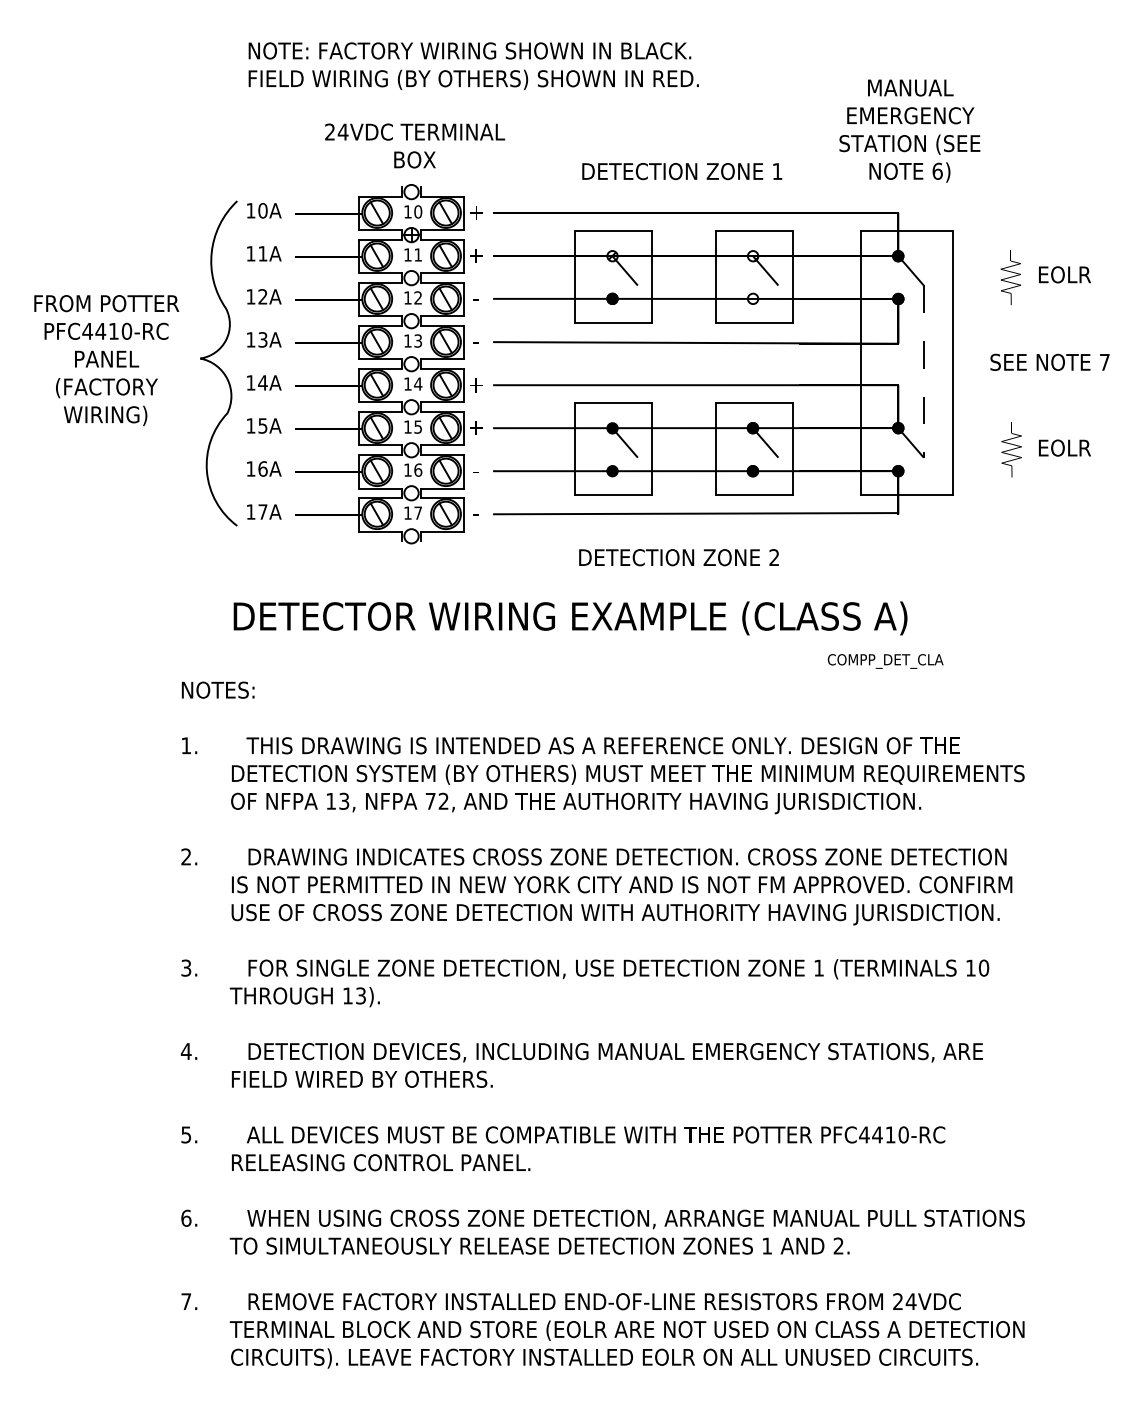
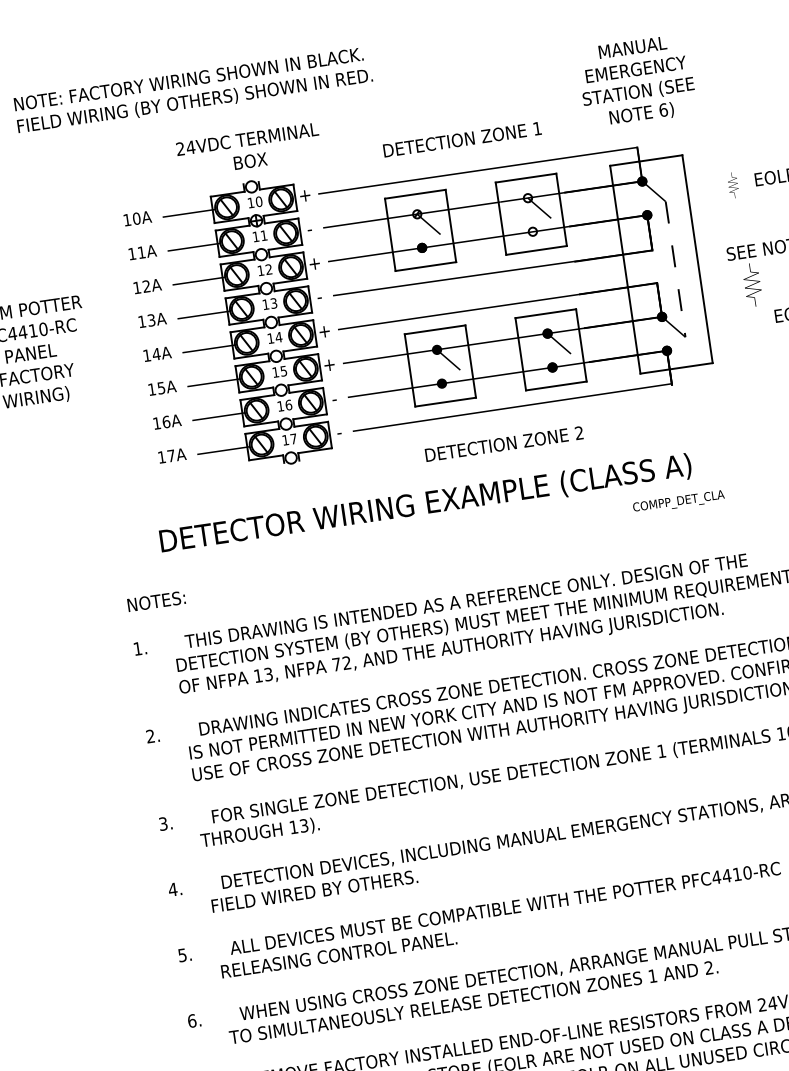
text: (473, 65) -> (193, 90), moved
text: (476, 255) -> (310, 229), + -> -
part: (1010, 277) -> (733, 185), size x0.6
text: (476, 299) -> (315, 264), - -> +
curve: (216, 364) -> (117, 345), removed
part: (1011, 449) -> (752, 284), moved

